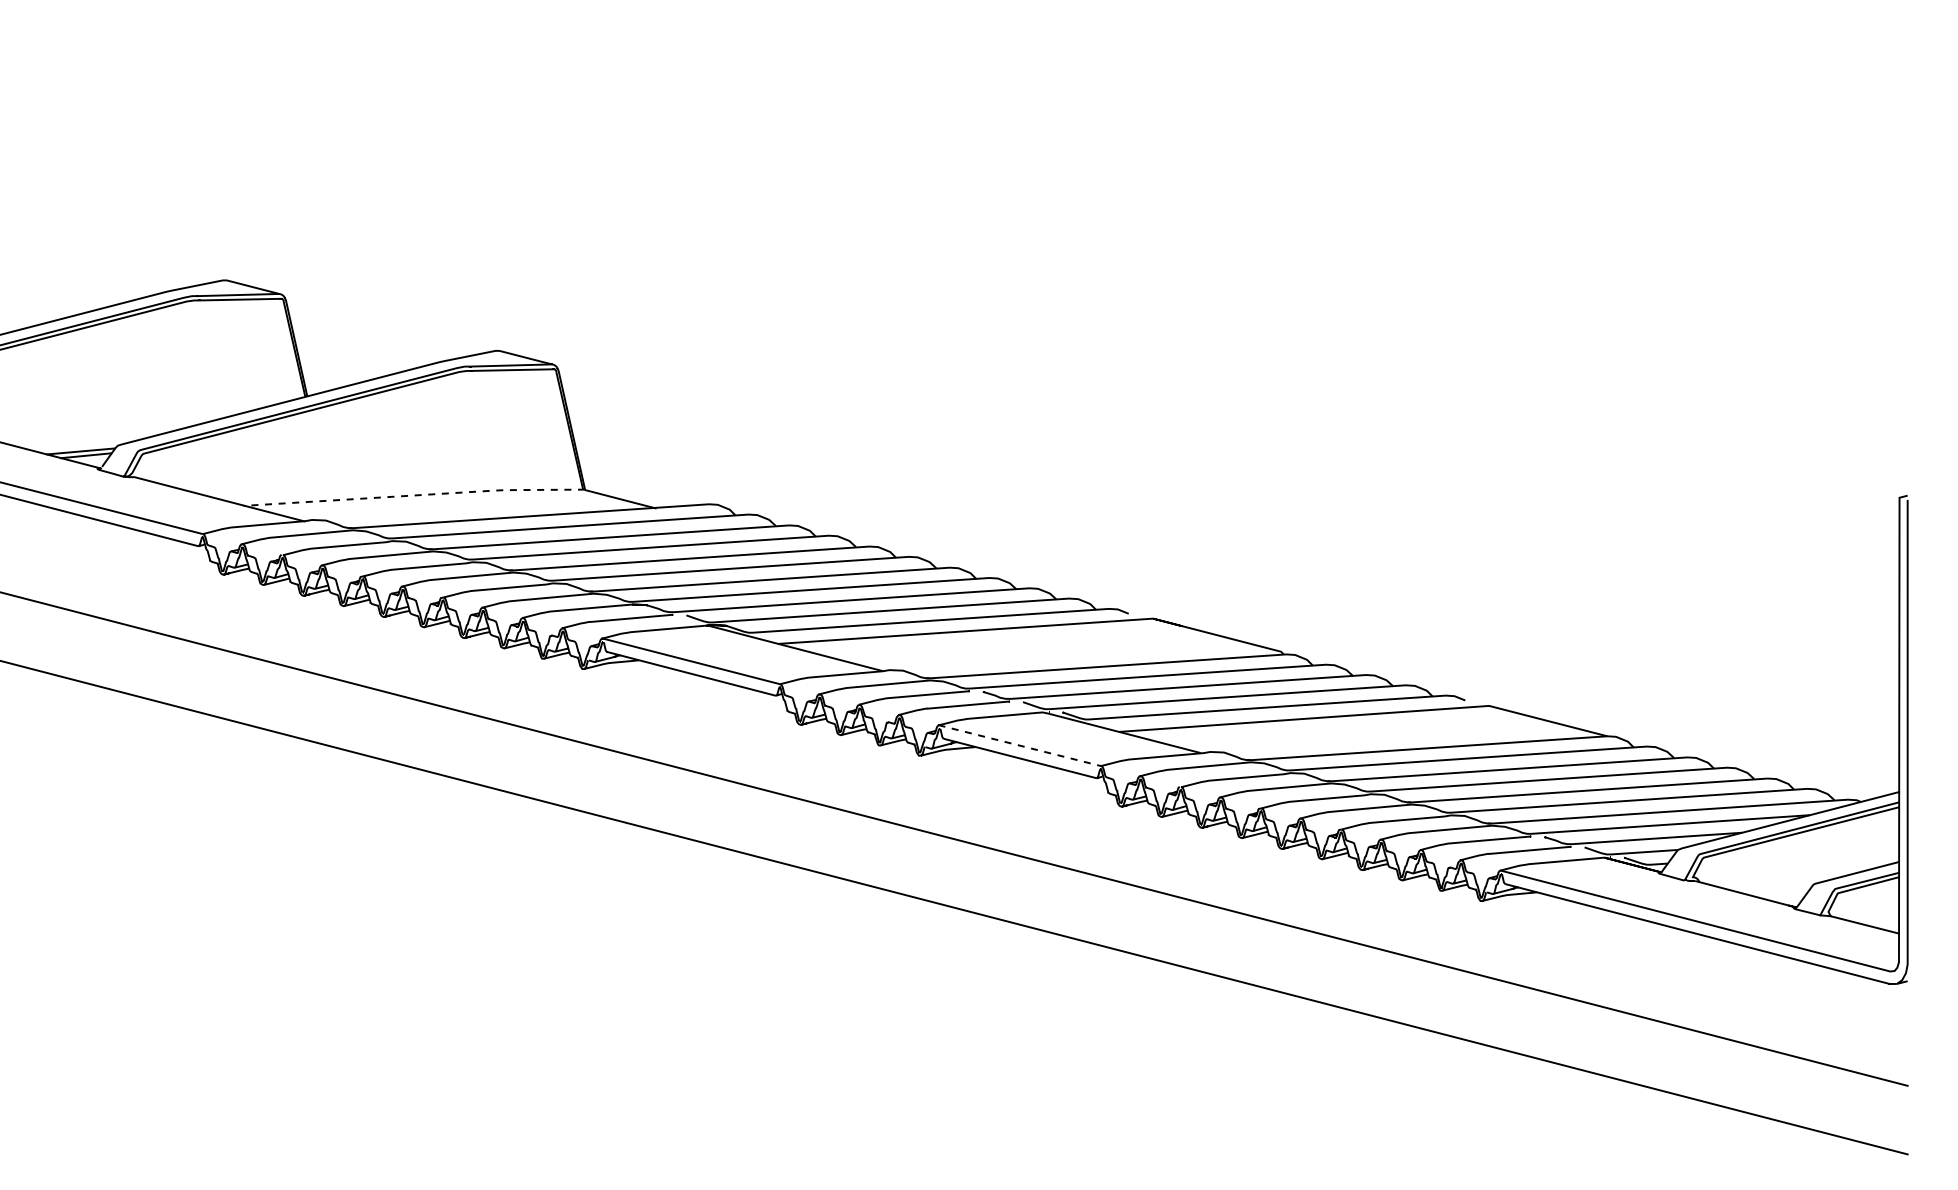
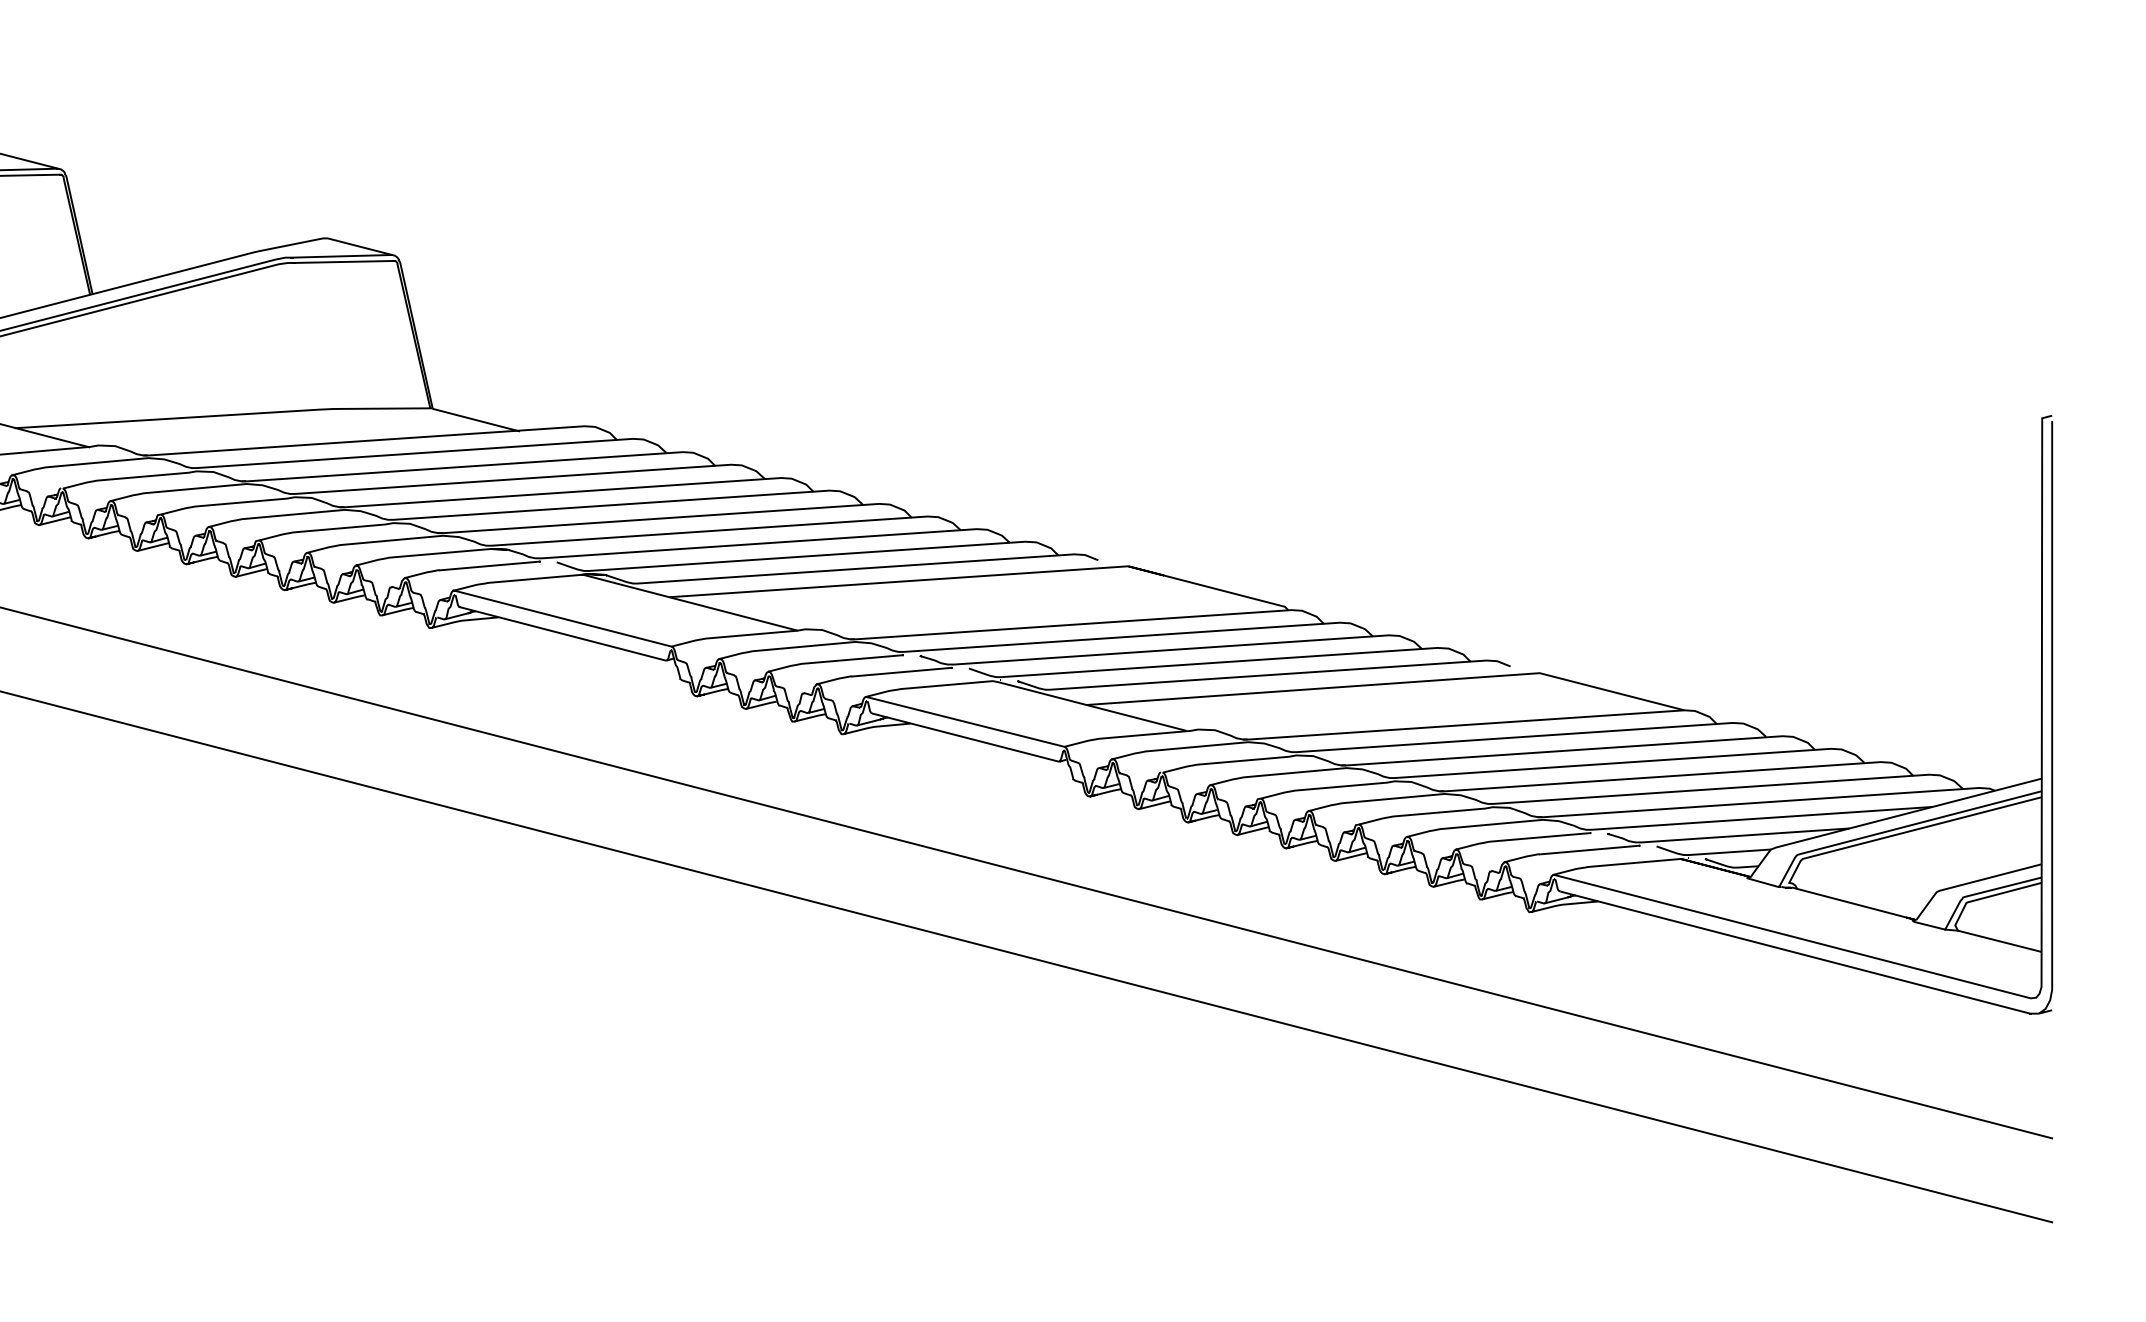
line: (414, 495) -> (223, 415), dashed -> solid
line: (1018, 745) -> (963, 721), dashed -> solid

